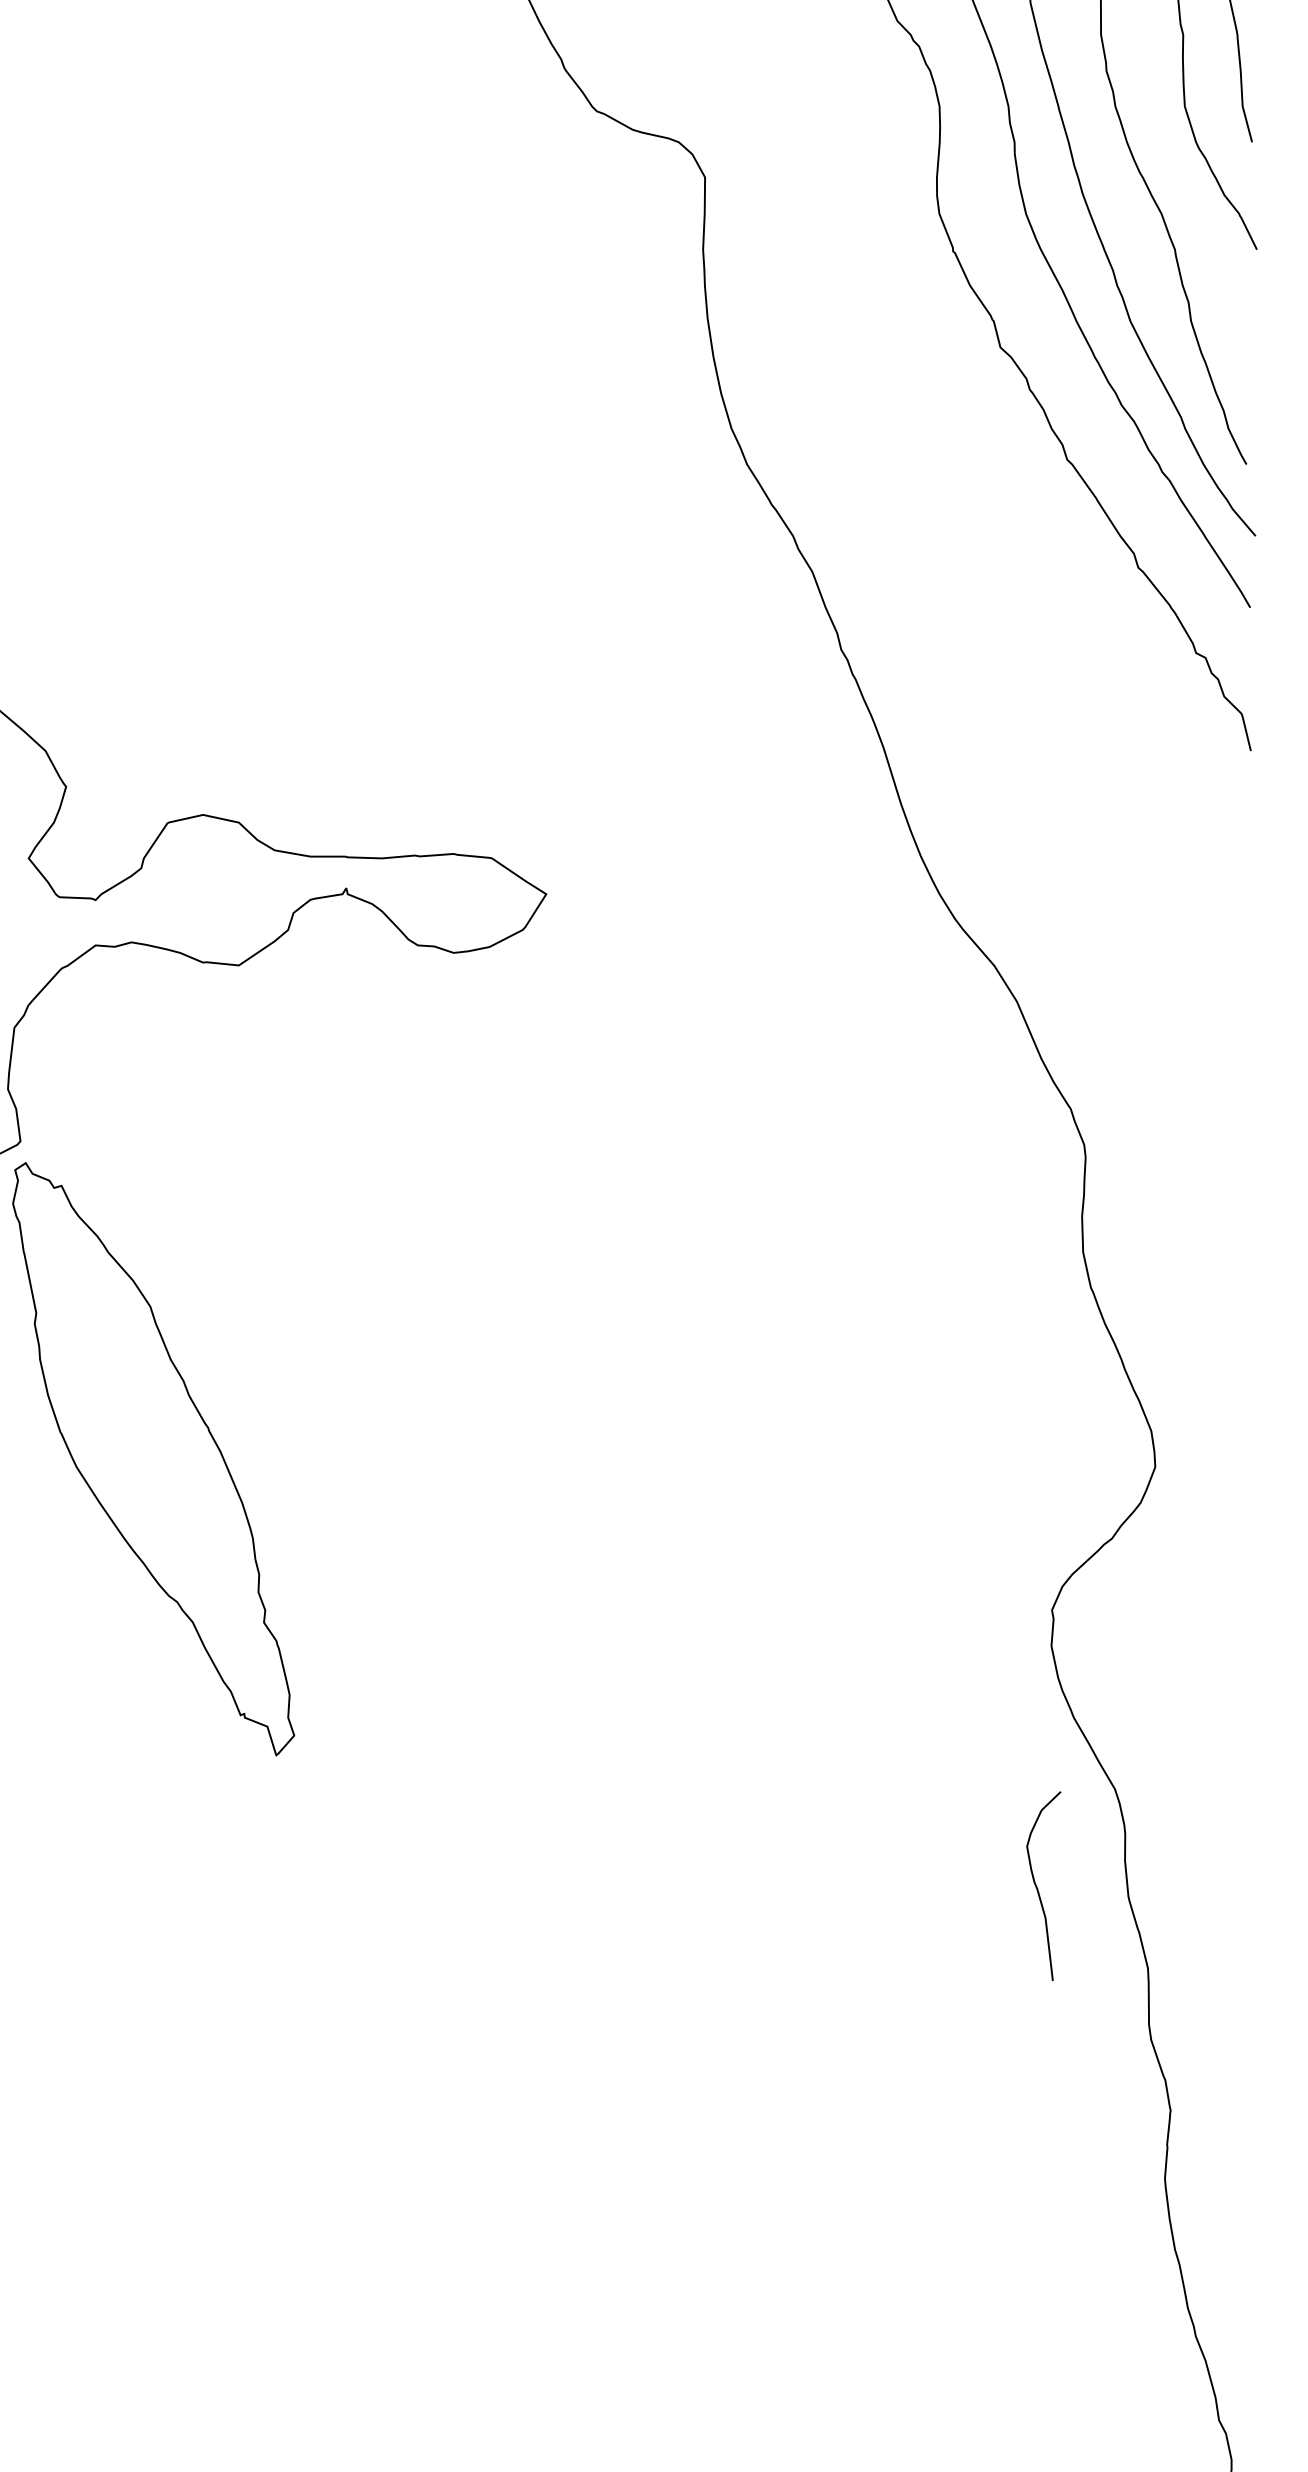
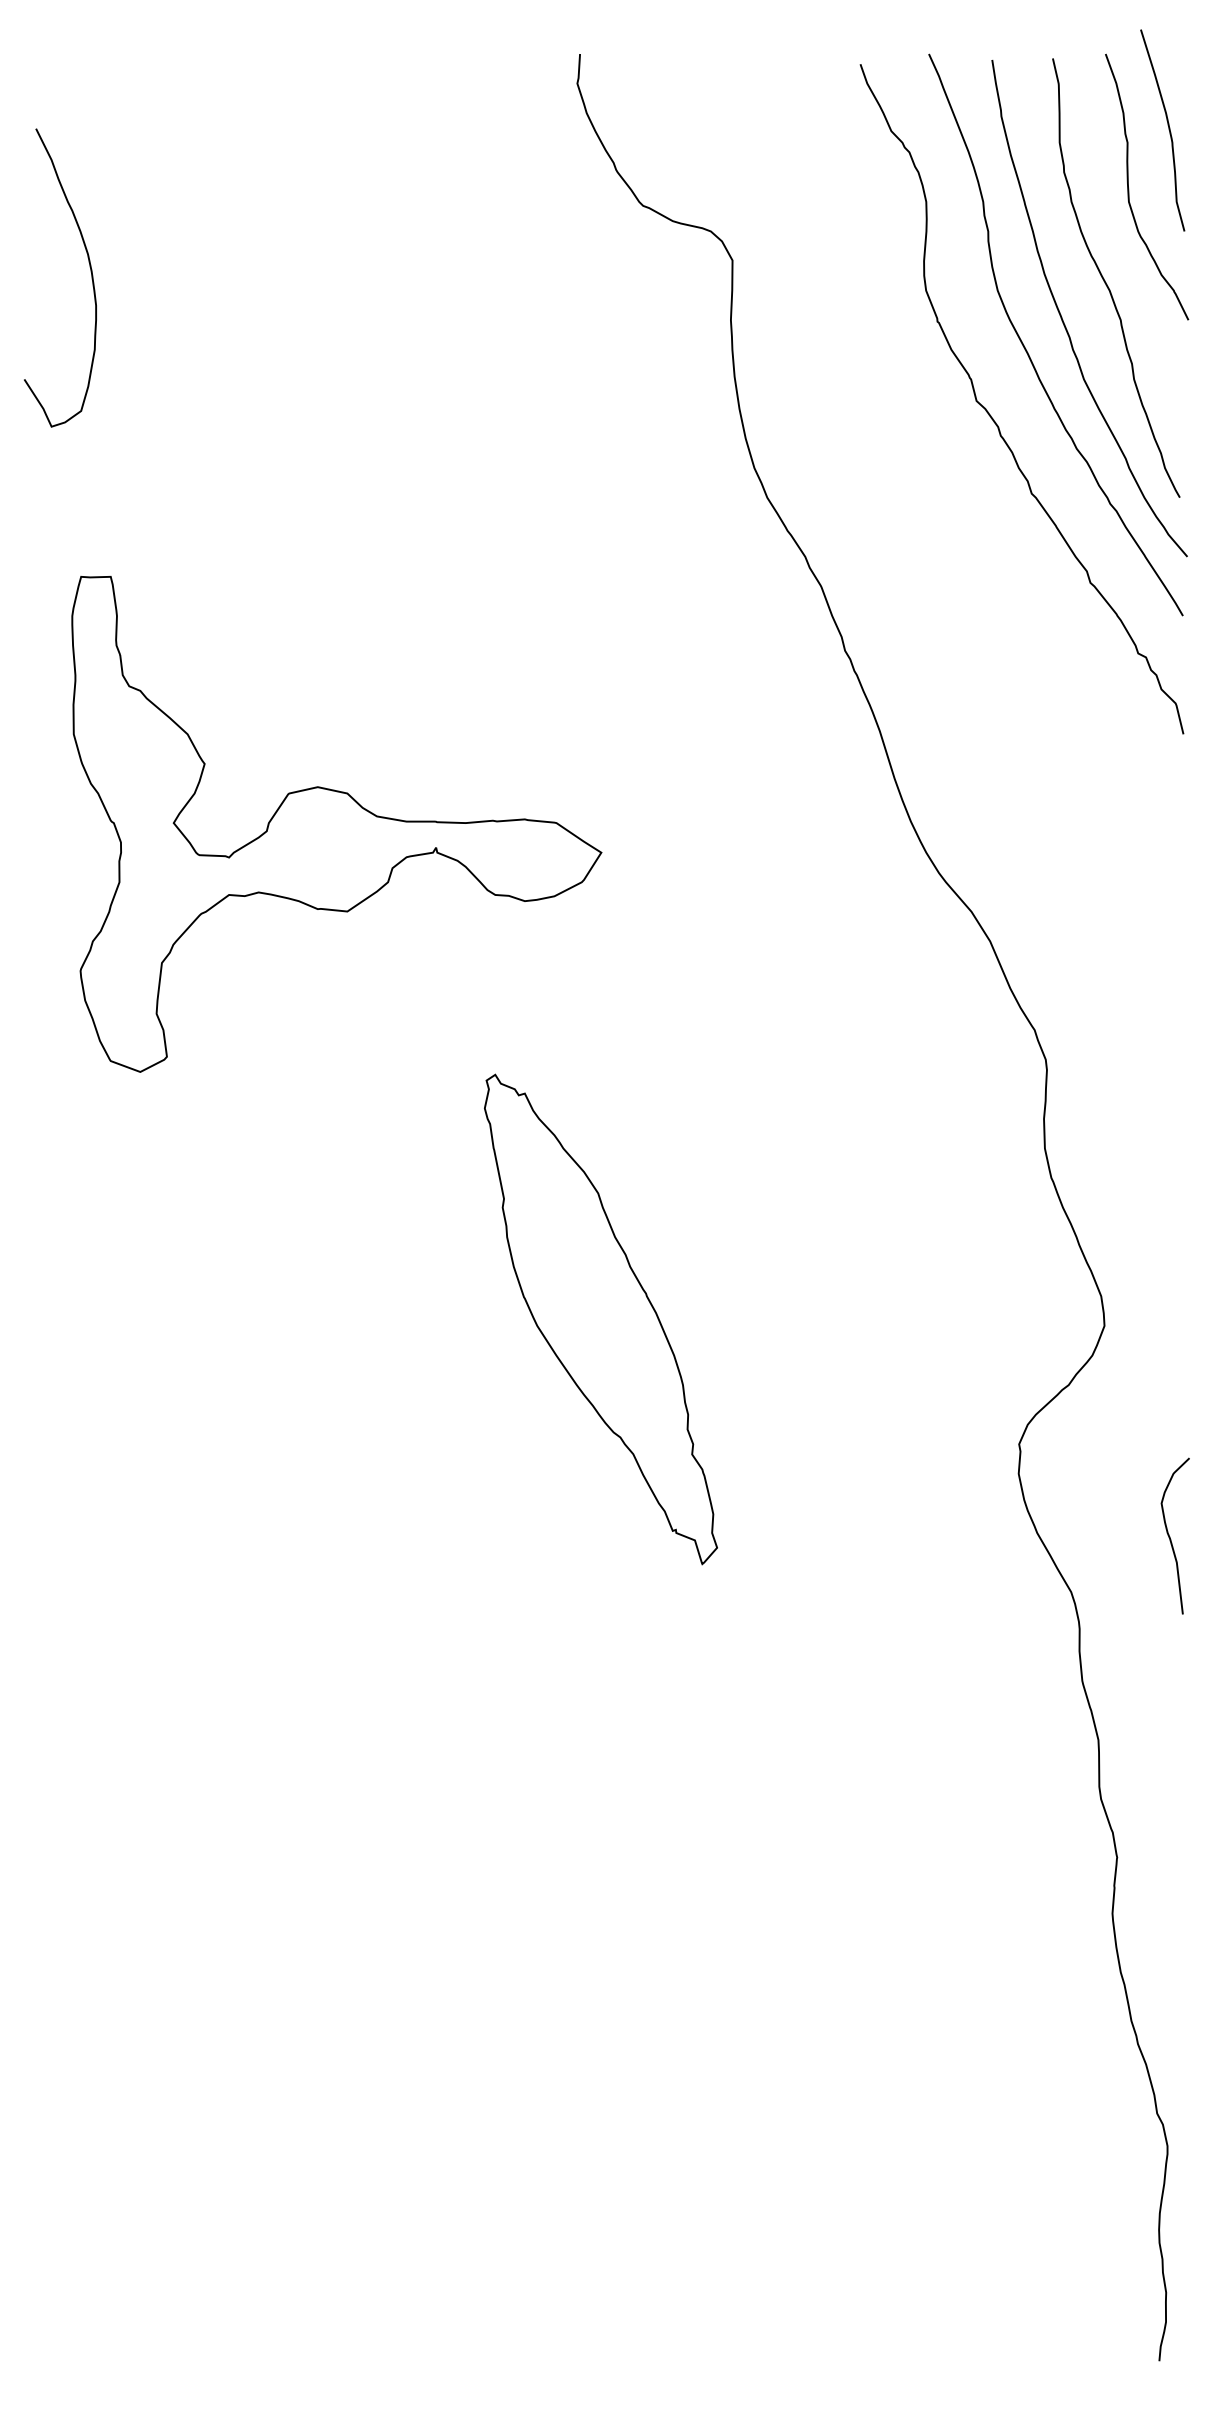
part: (153, 1459) -> (600, 1319), moved
curve: (1037, 1886) -> (1170, 1536), moved

